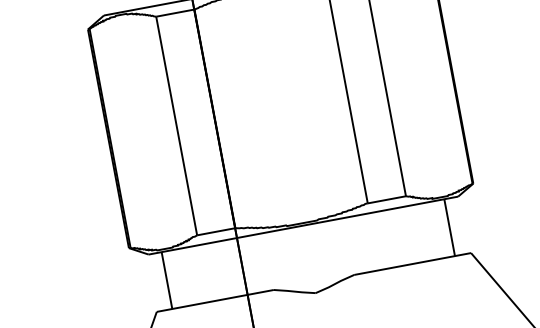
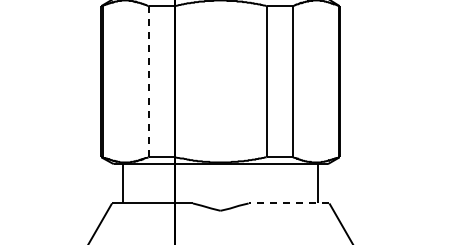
line: (176, 125) -> (148, 81), solid -> dashed
line: (411, 264) -> (288, 203), solid -> dashed

